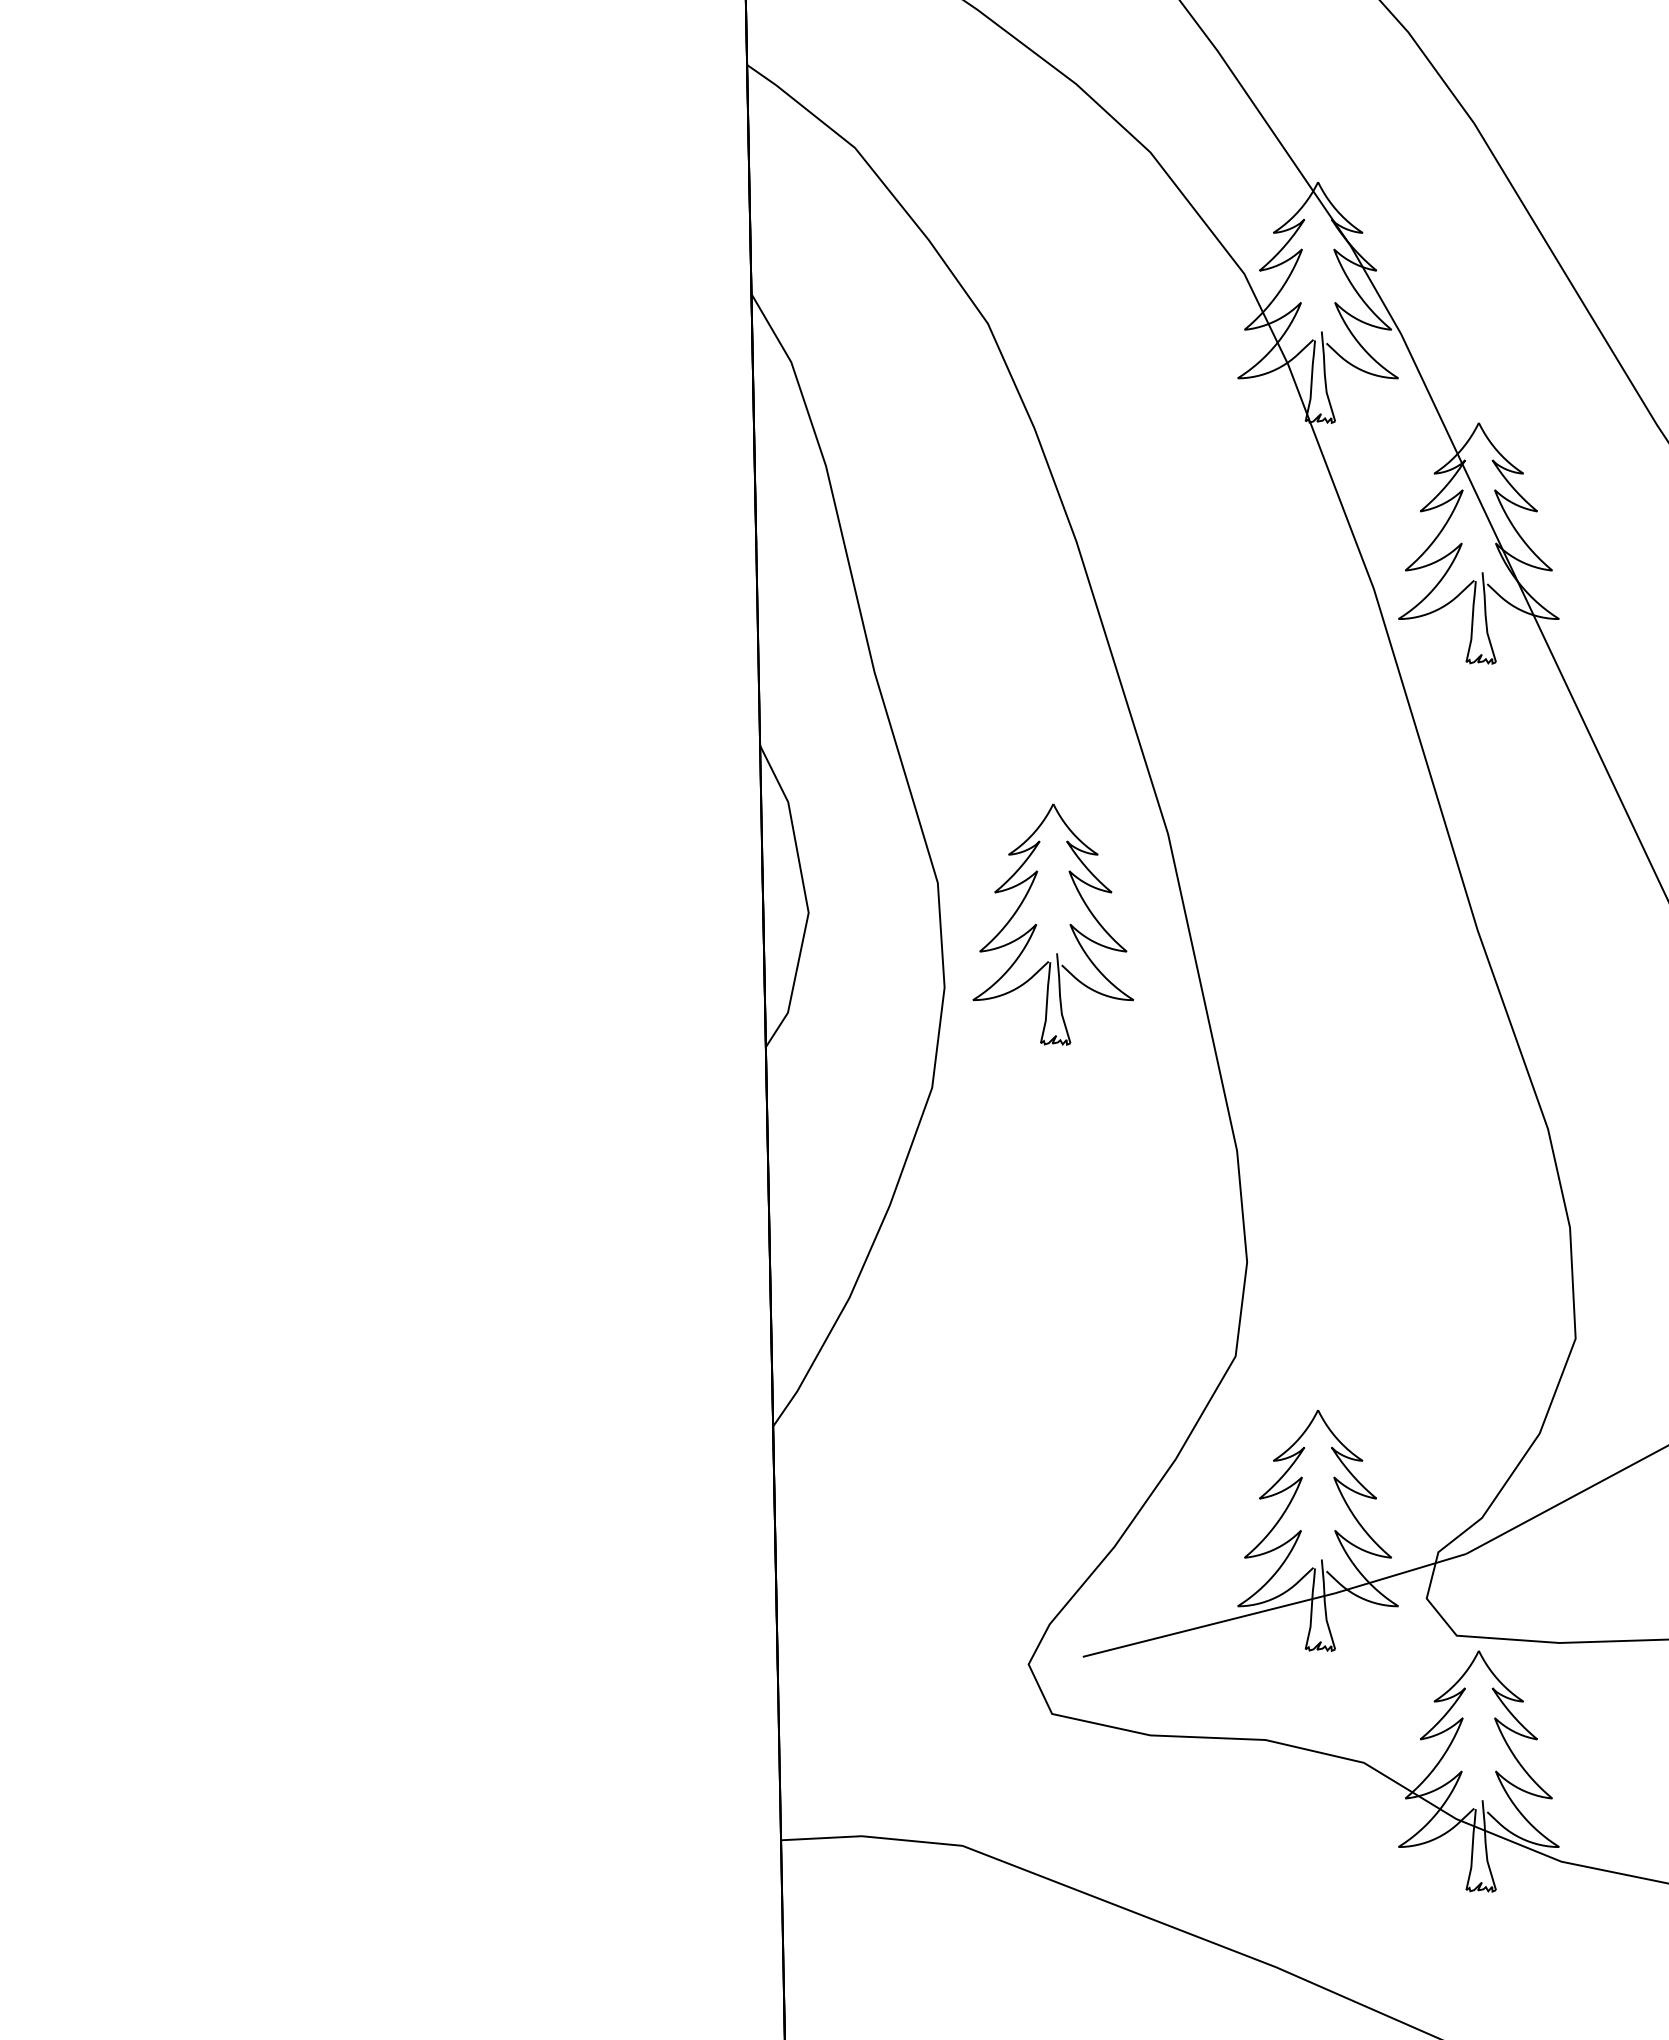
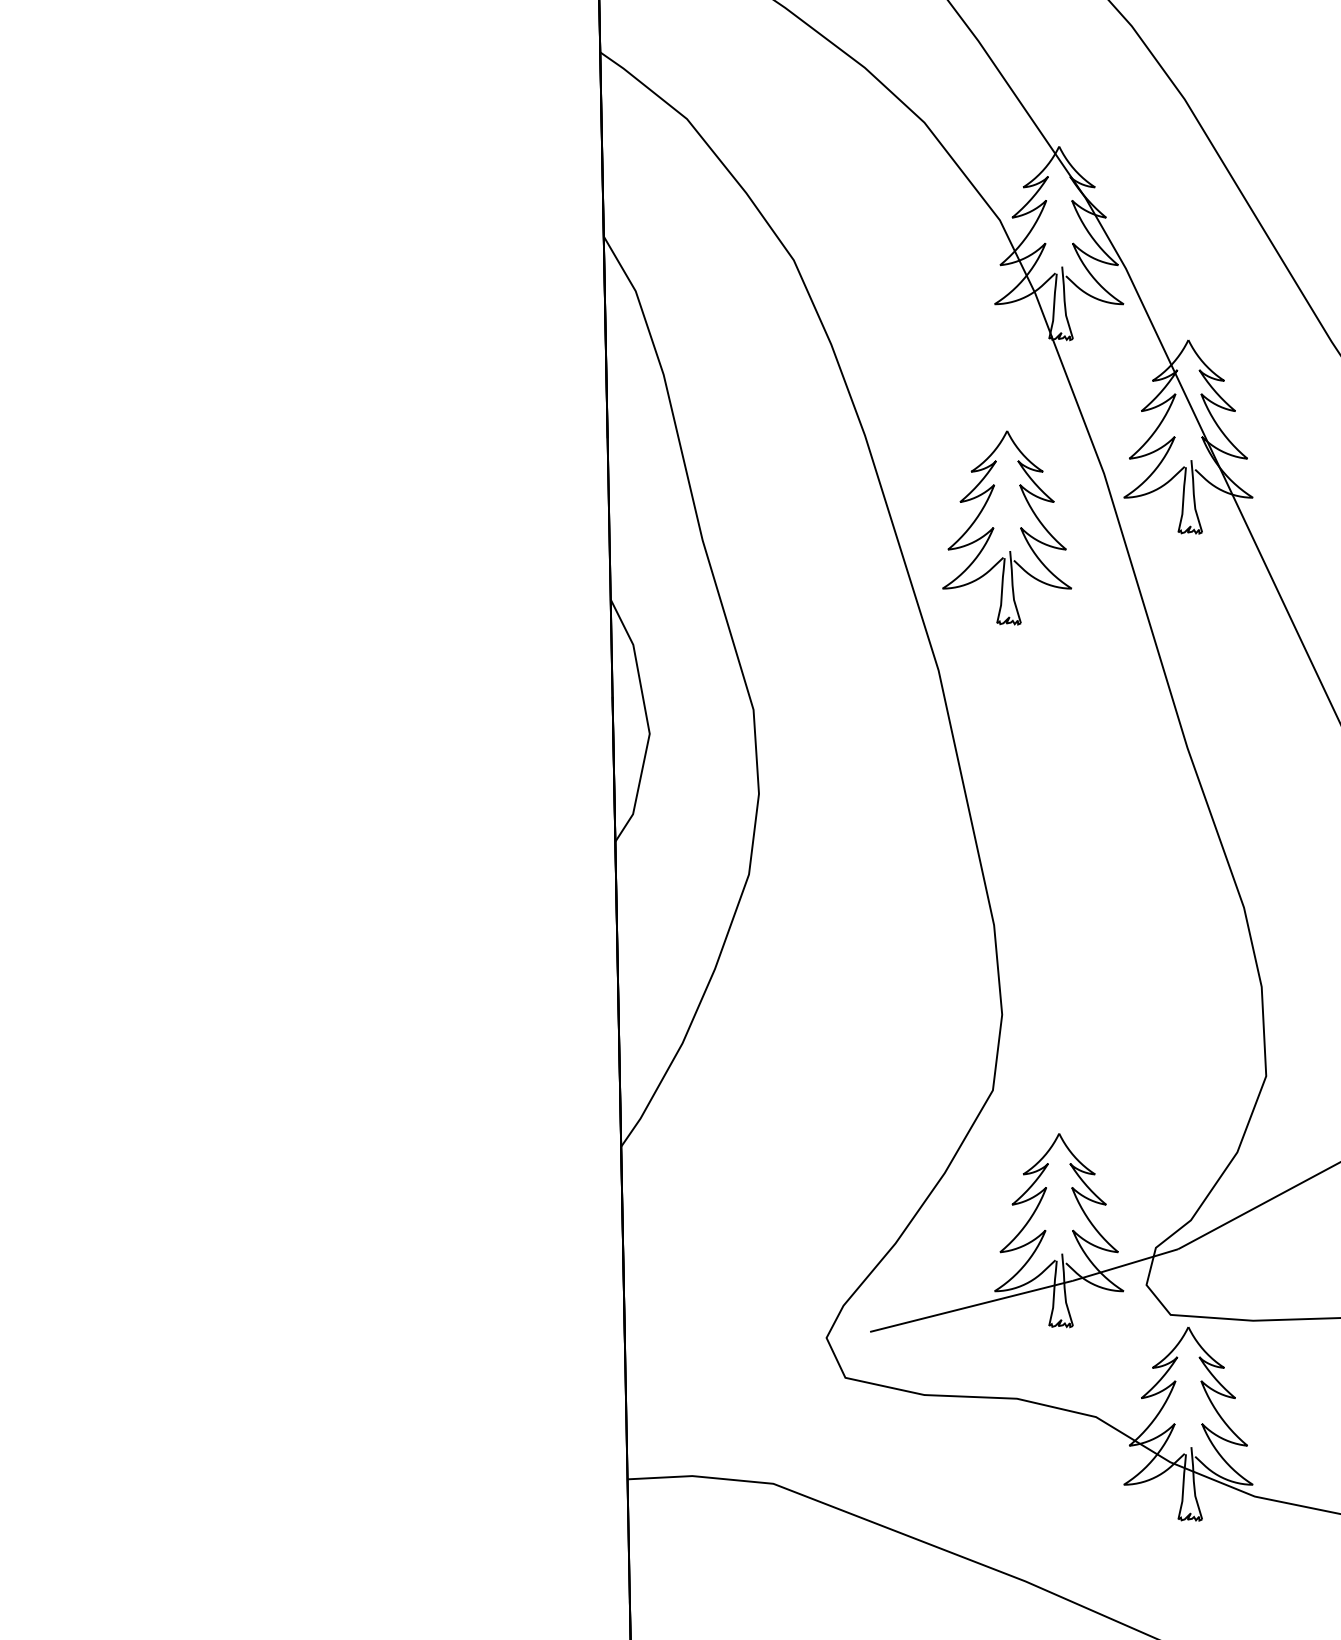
part: (1037, 924) -> (994, 527), moved

